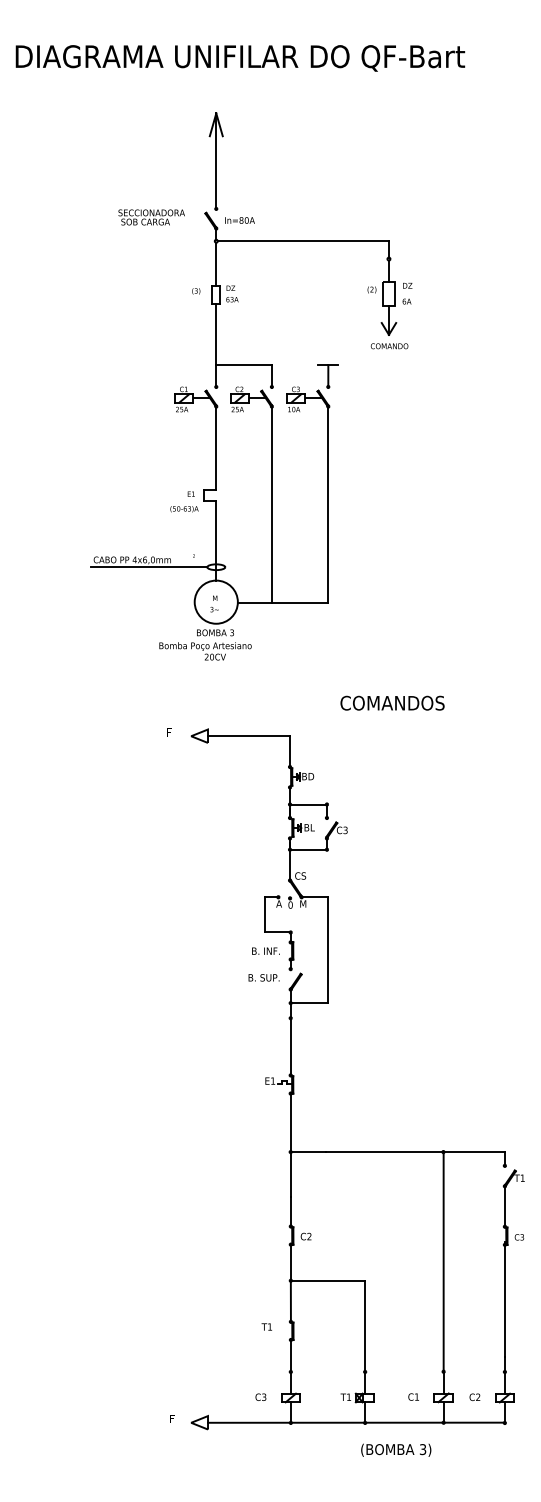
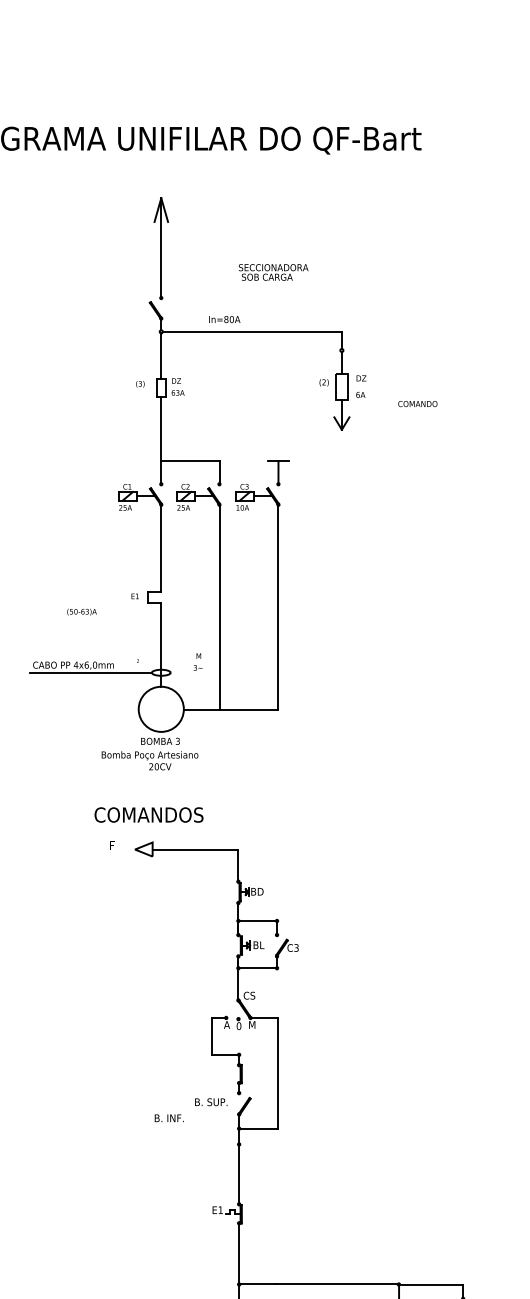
text: (151, 217) -> (273, 272), moved
text: (239, 220) -> (224, 319), moved
text: (389, 346) -> (417, 404), moved
text: (184, 509) -> (82, 612), moved
text: (214, 603) -> (198, 661), moved
text: (392, 702) -> (148, 814), moved
text: (265, 950) -> (168, 1117), moved

